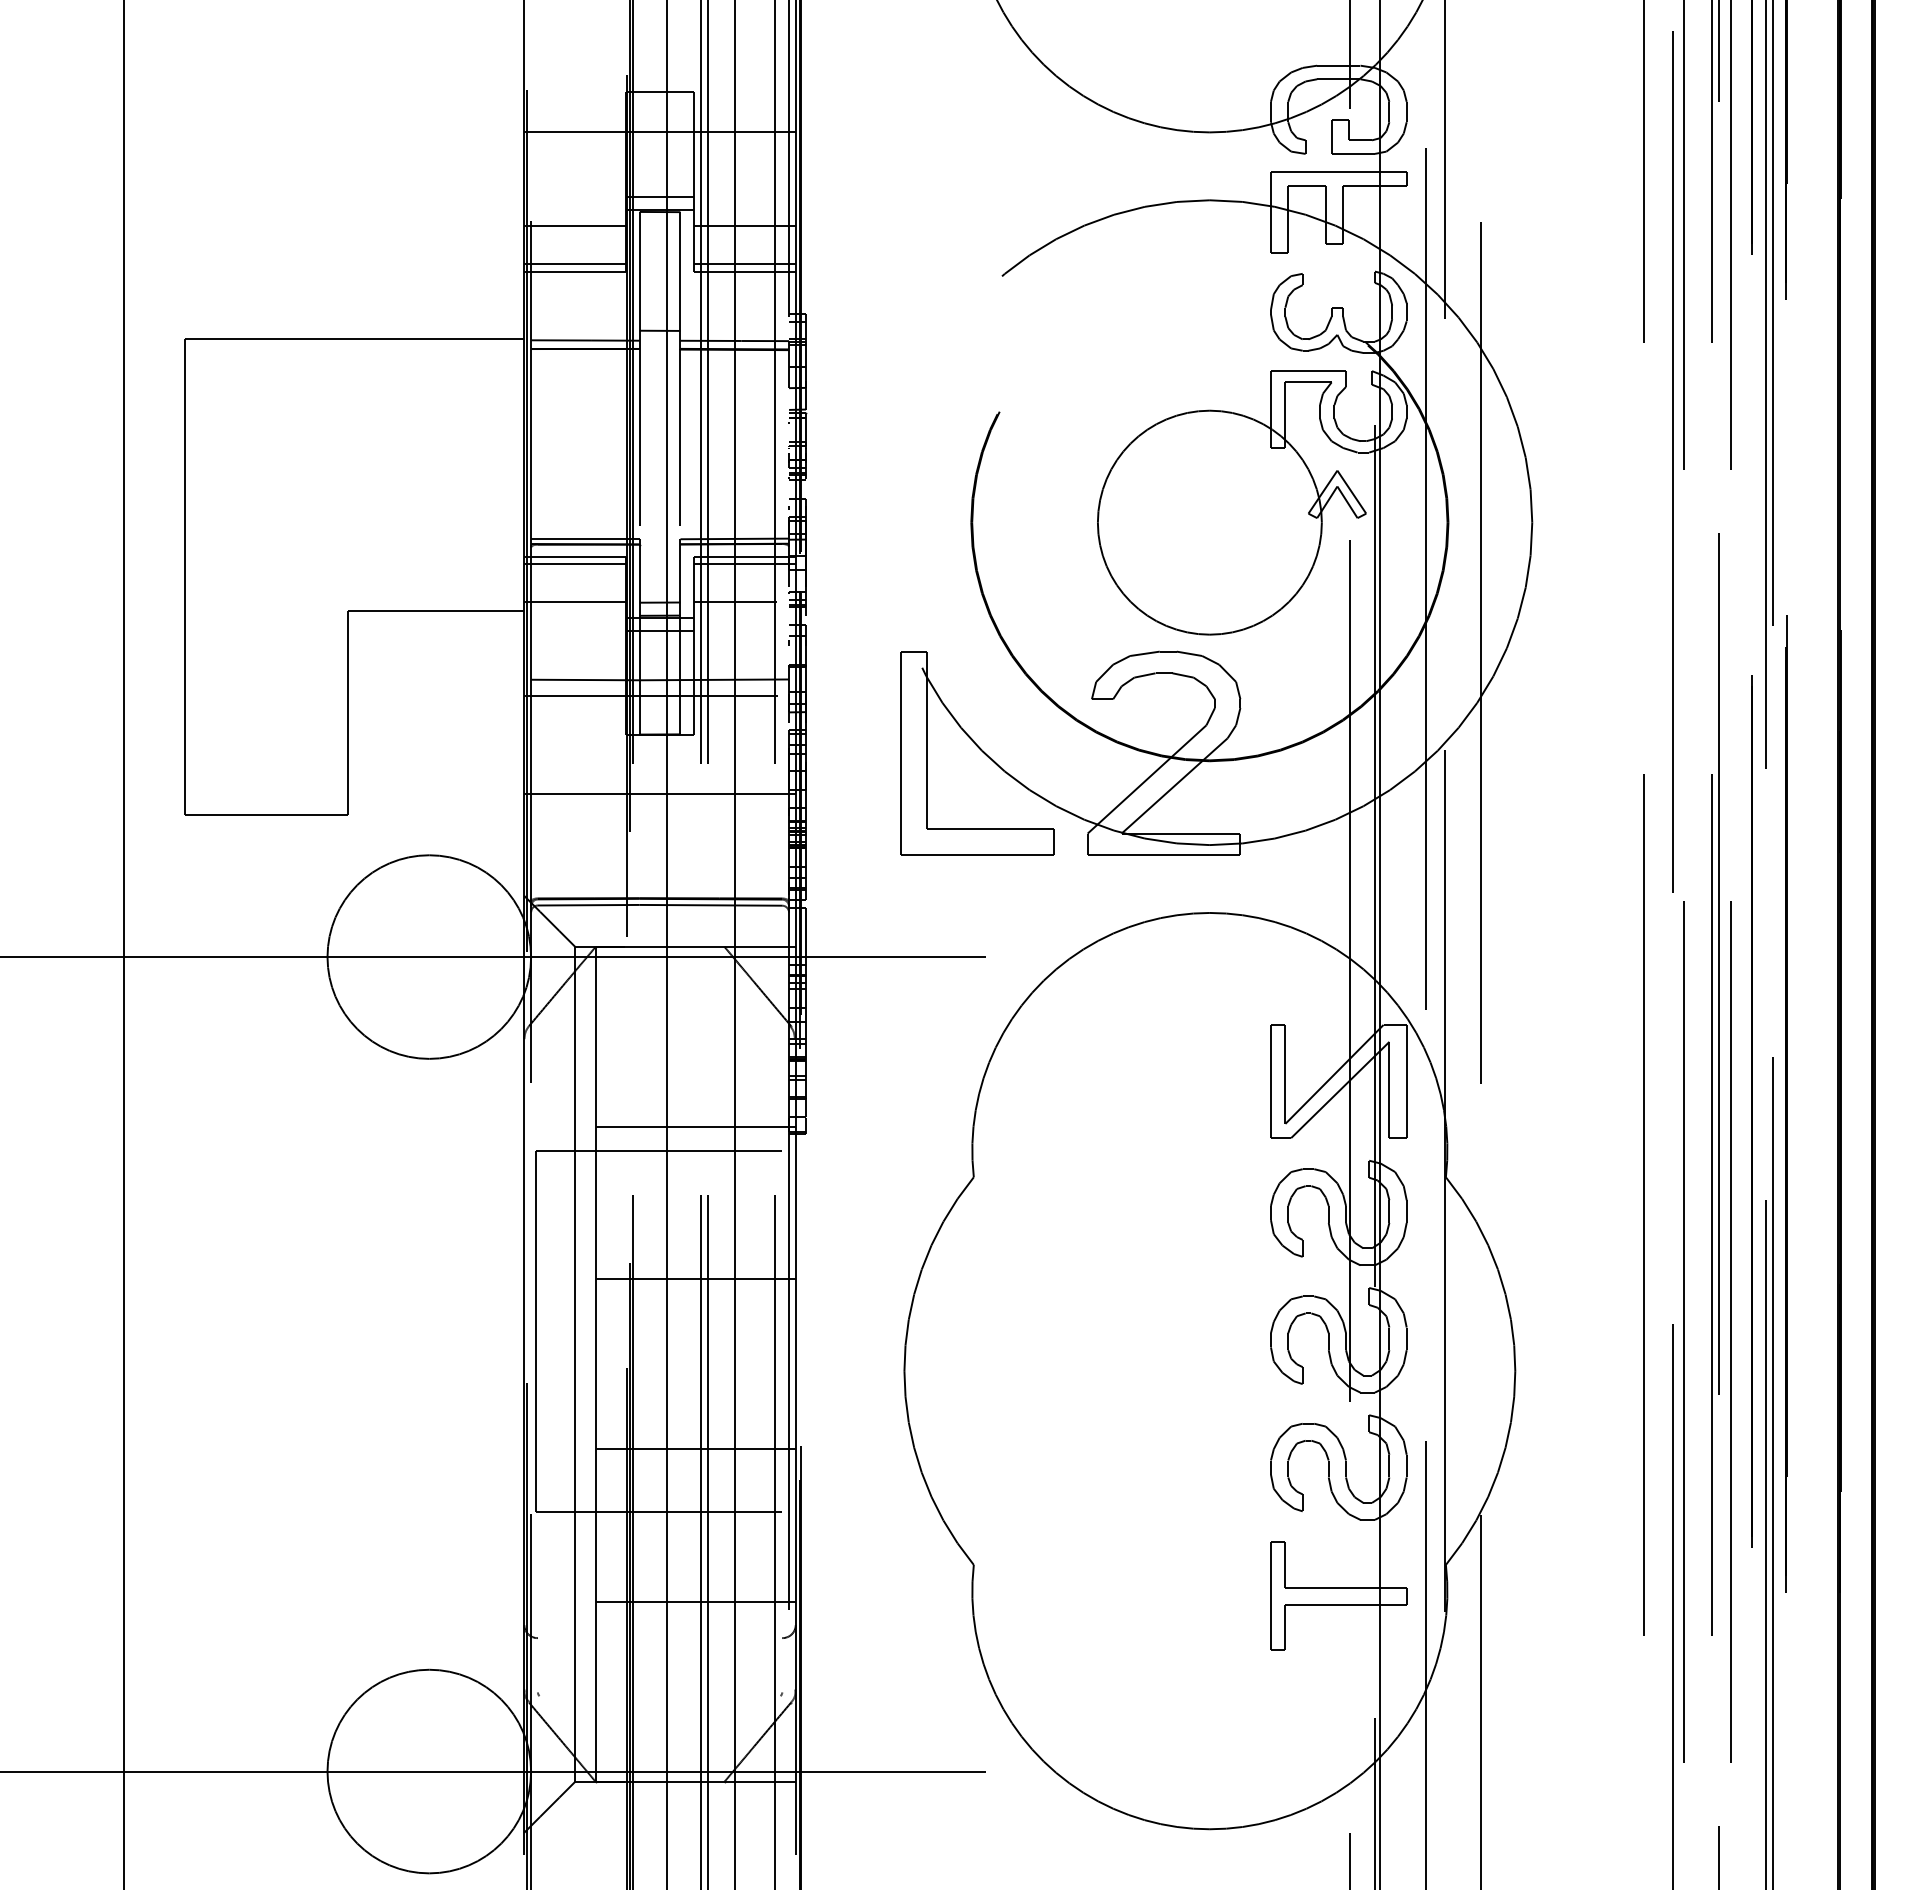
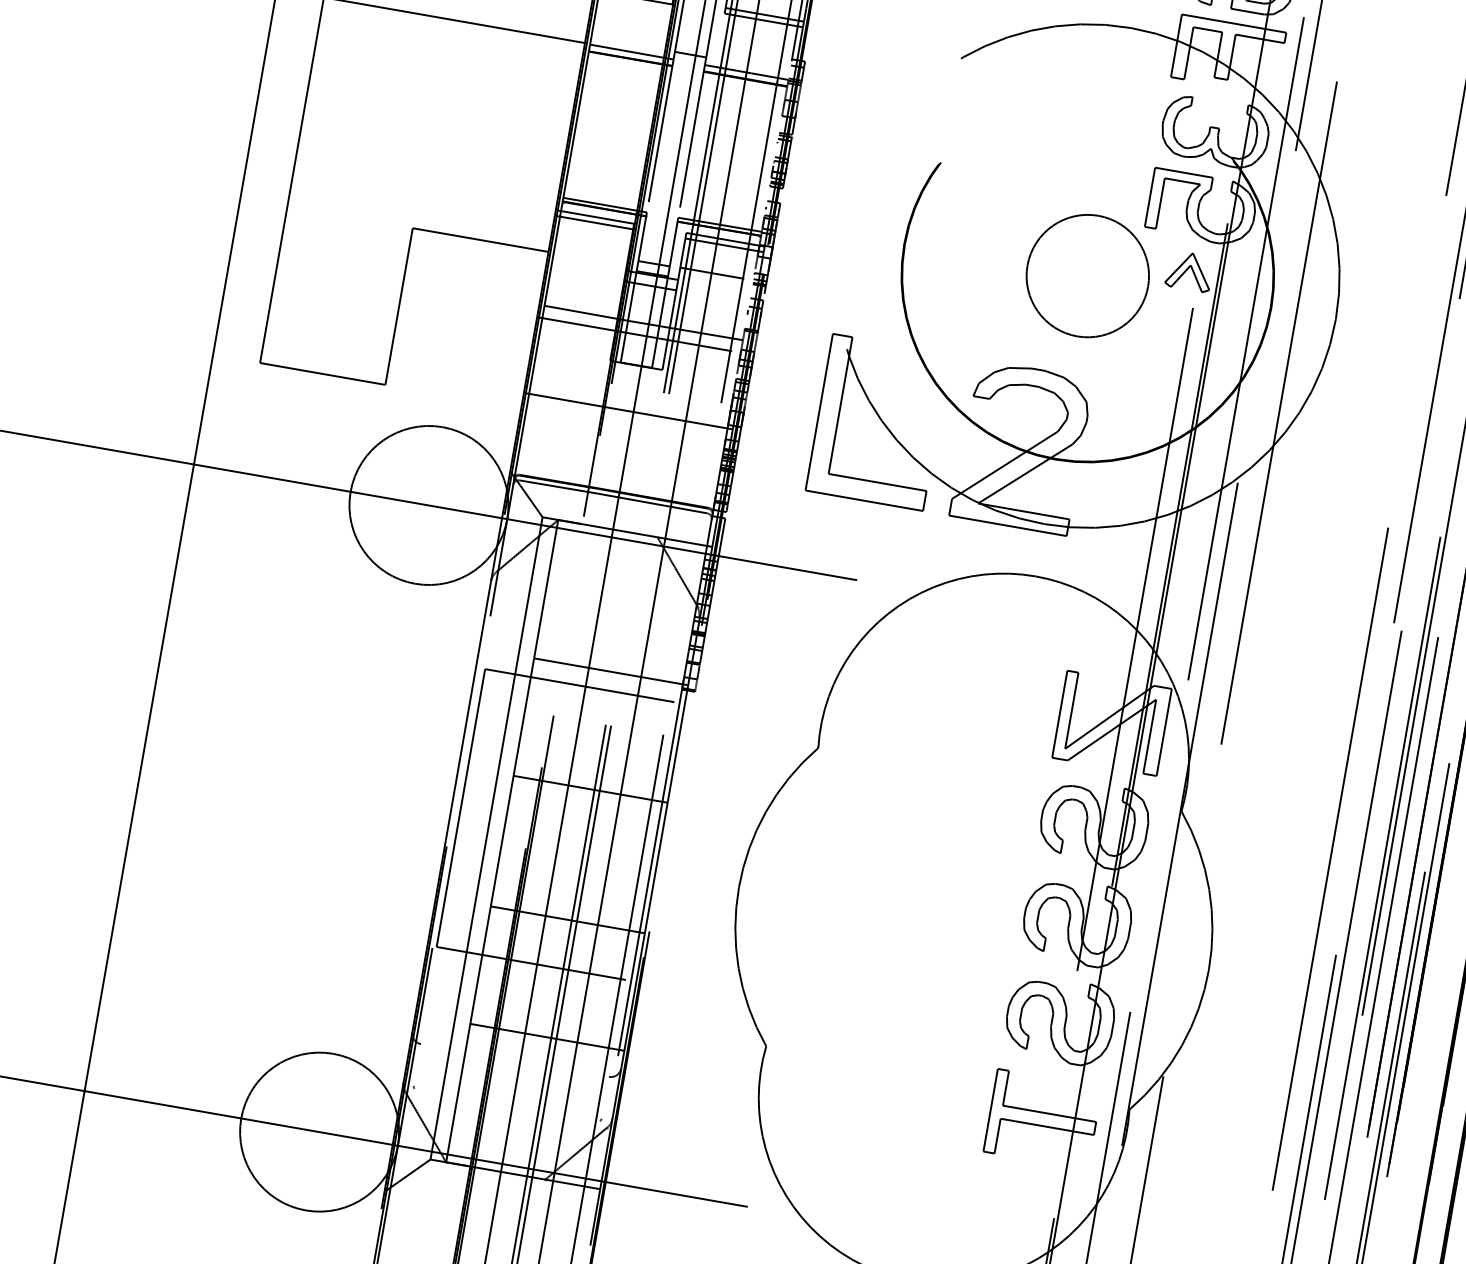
circle: (1209, 522) -> (1087, 275), size x0.7
line: (575, 601) -> (589, 251), removed

